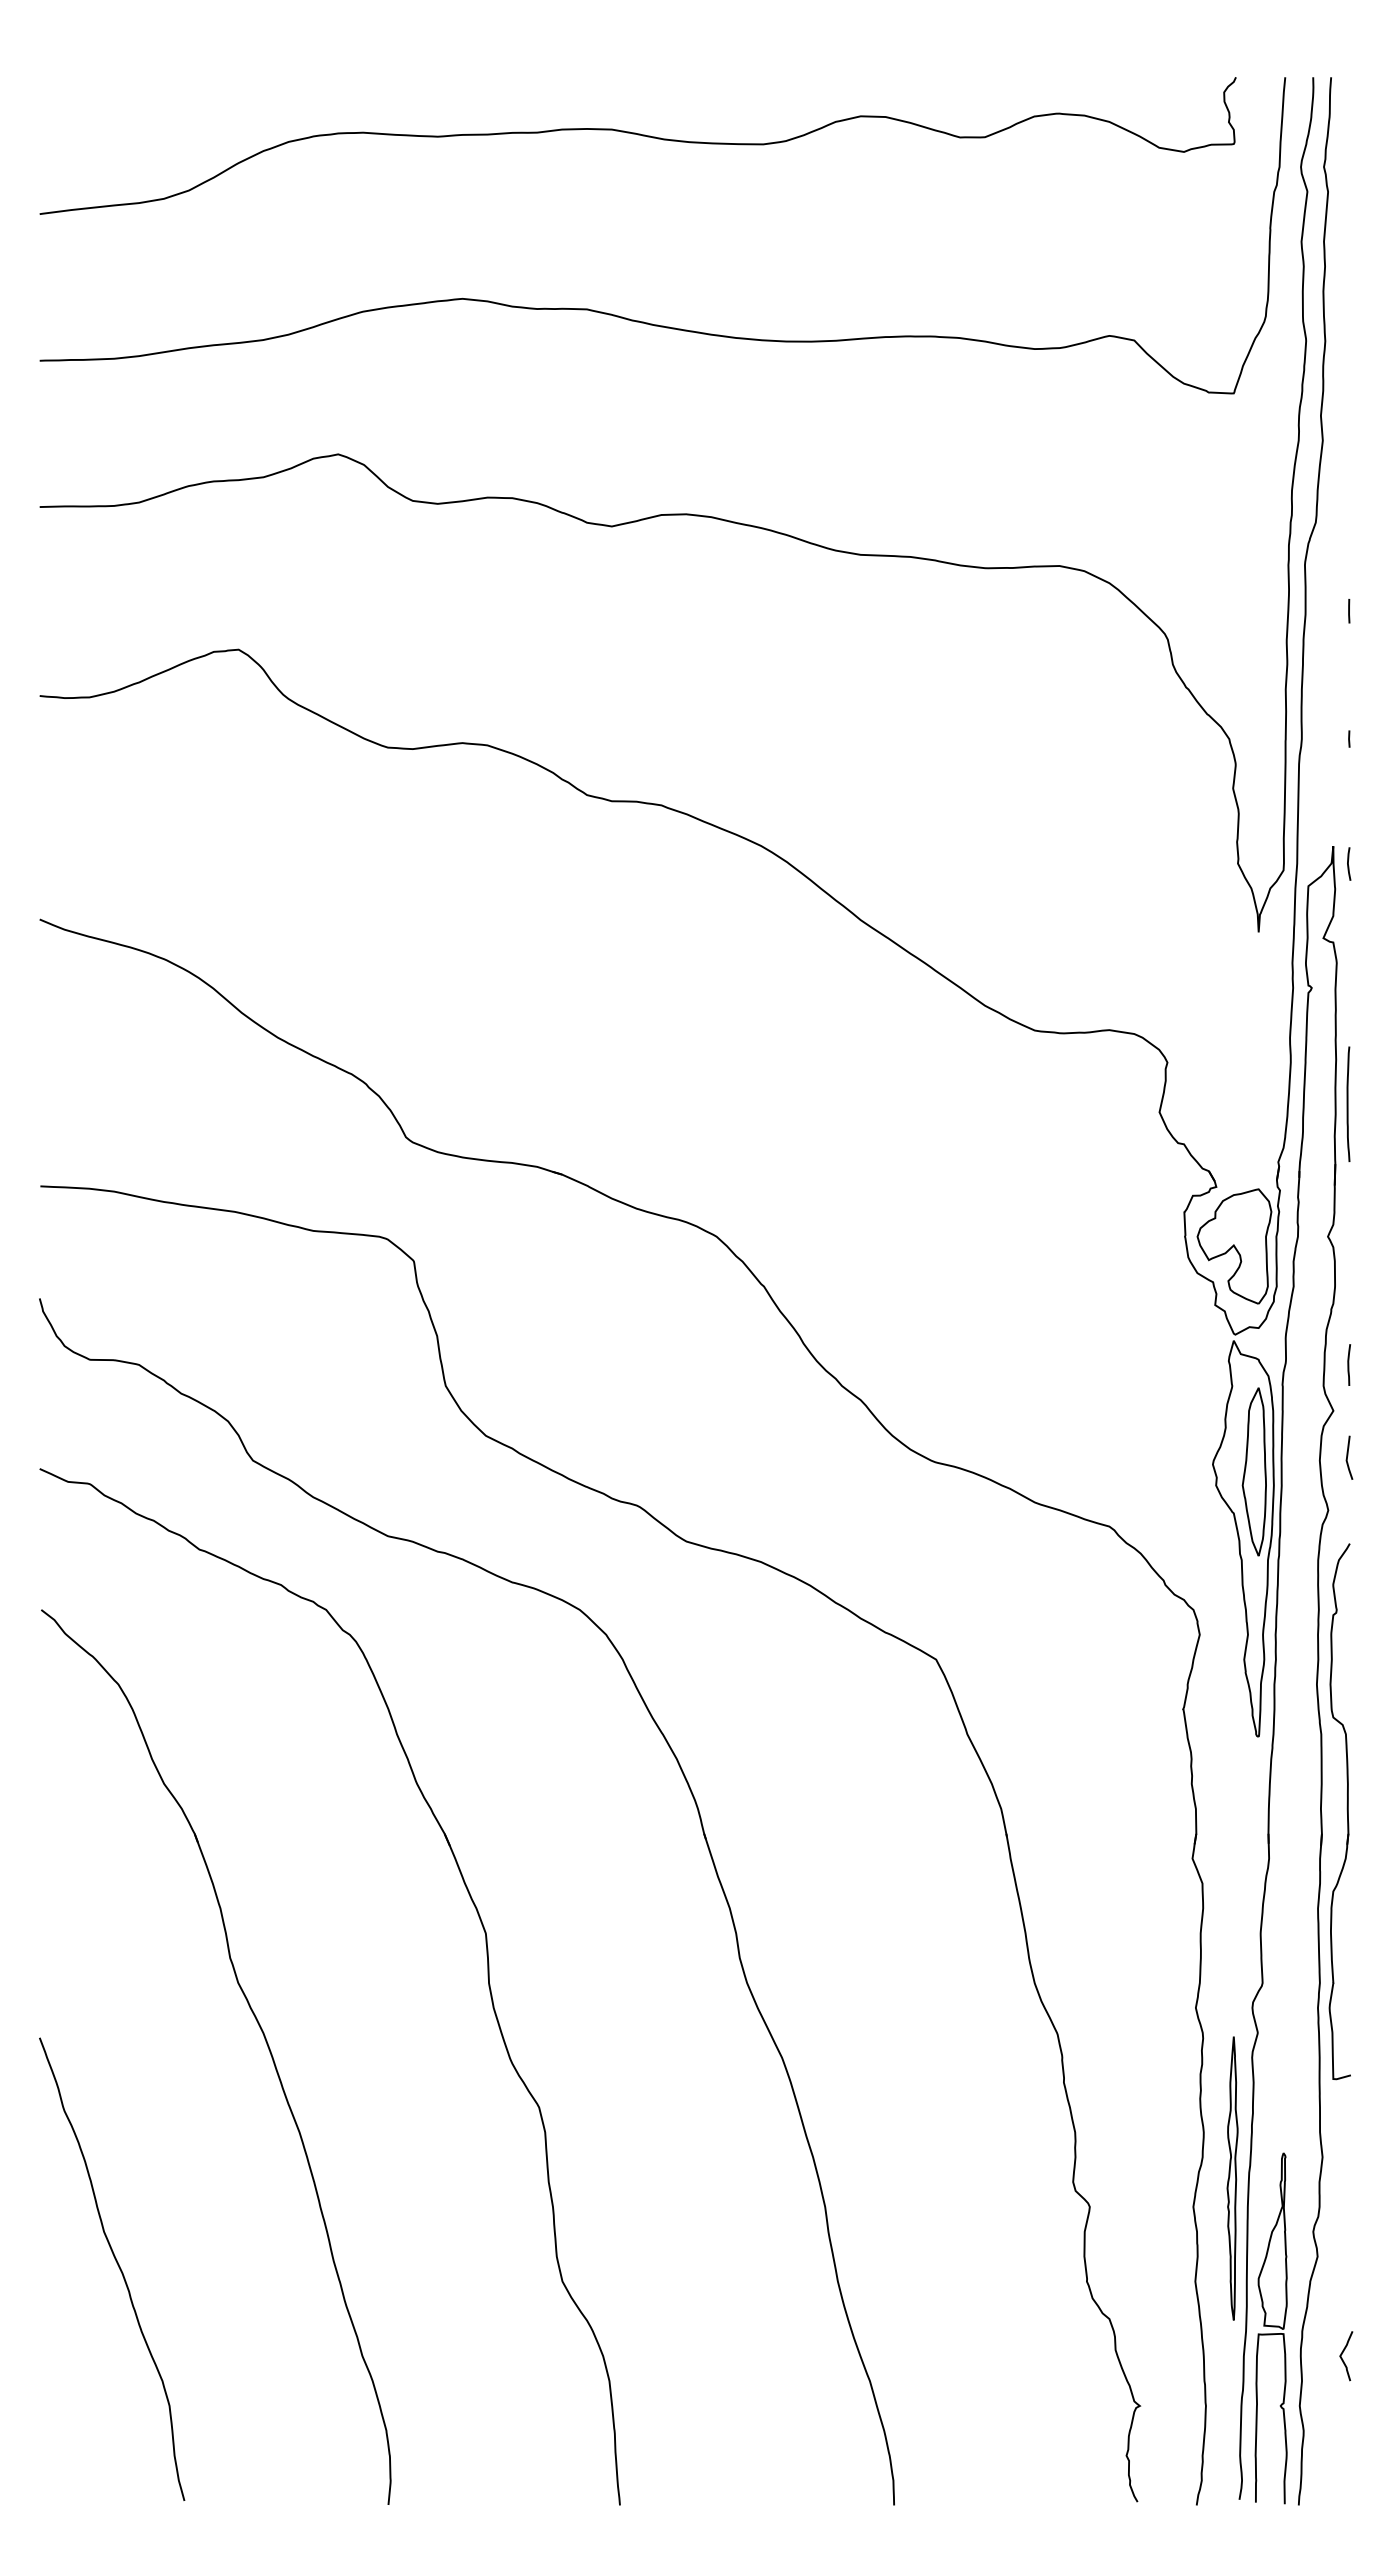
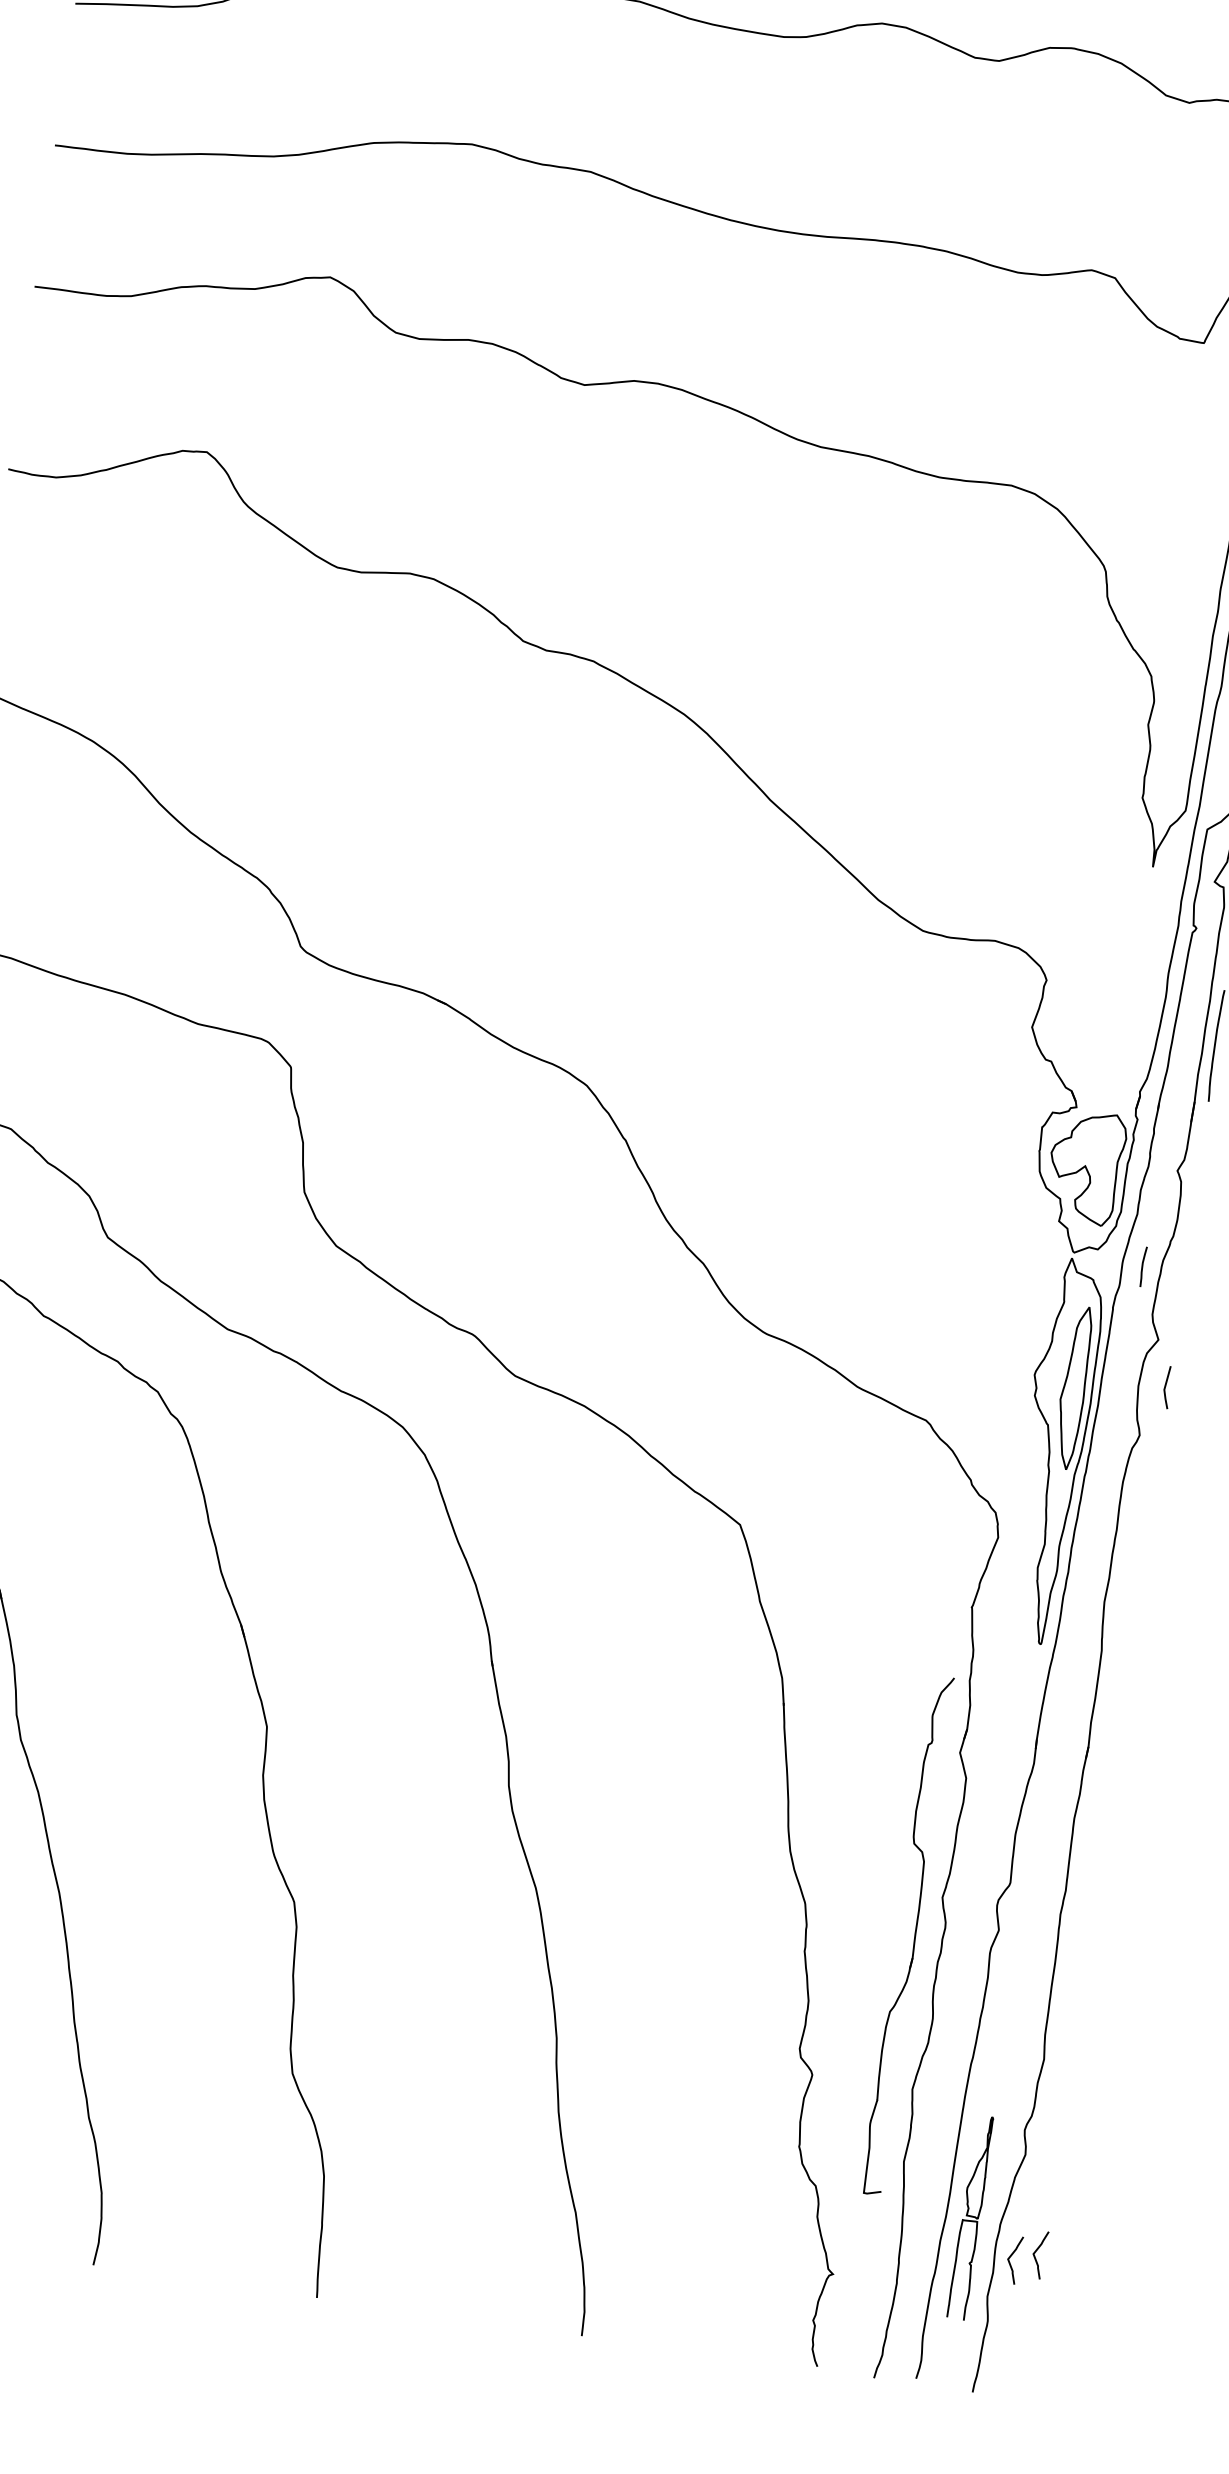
curve: (1349, 1364) -> (1143, 1266), moved
part: (1346, 1810) -> (914, 1935), moved
part: (1232, 2178) -> (954, 2067), removed
part: (1270, 2328) -> (969, 2217), size x0.6
curve: (1317, 2366) -> (1010, 2260), added

